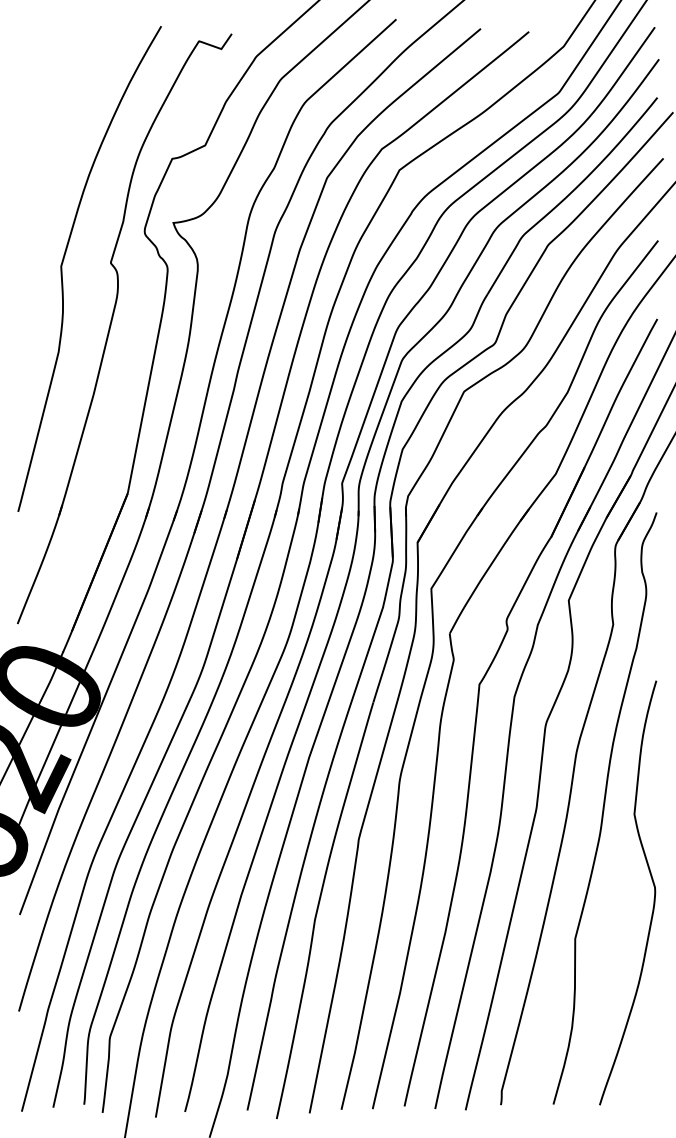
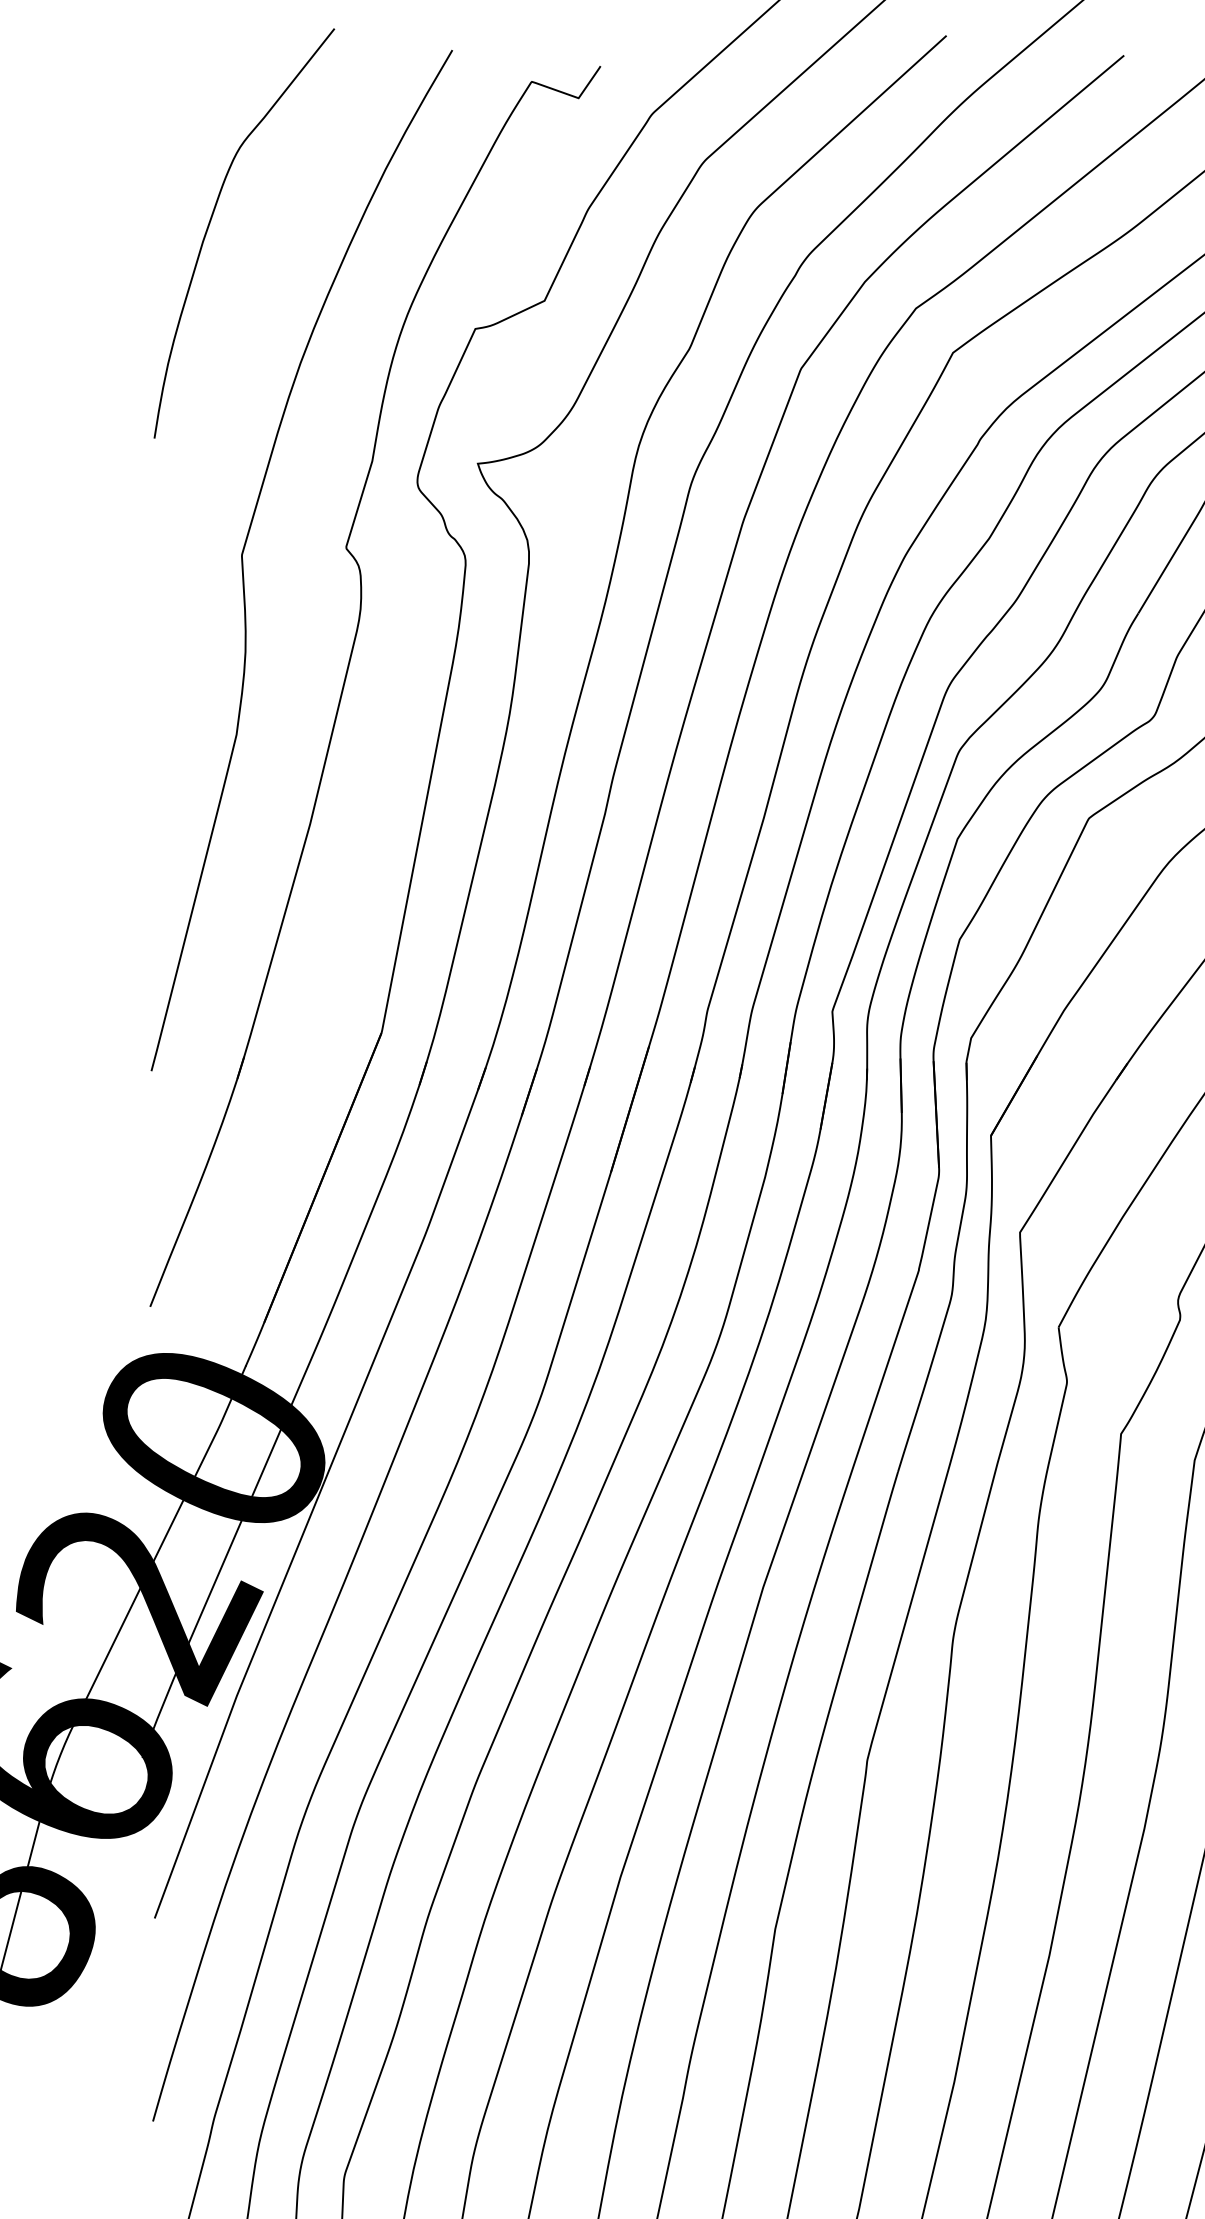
curve: (47, 107) -> (213, 221), added

